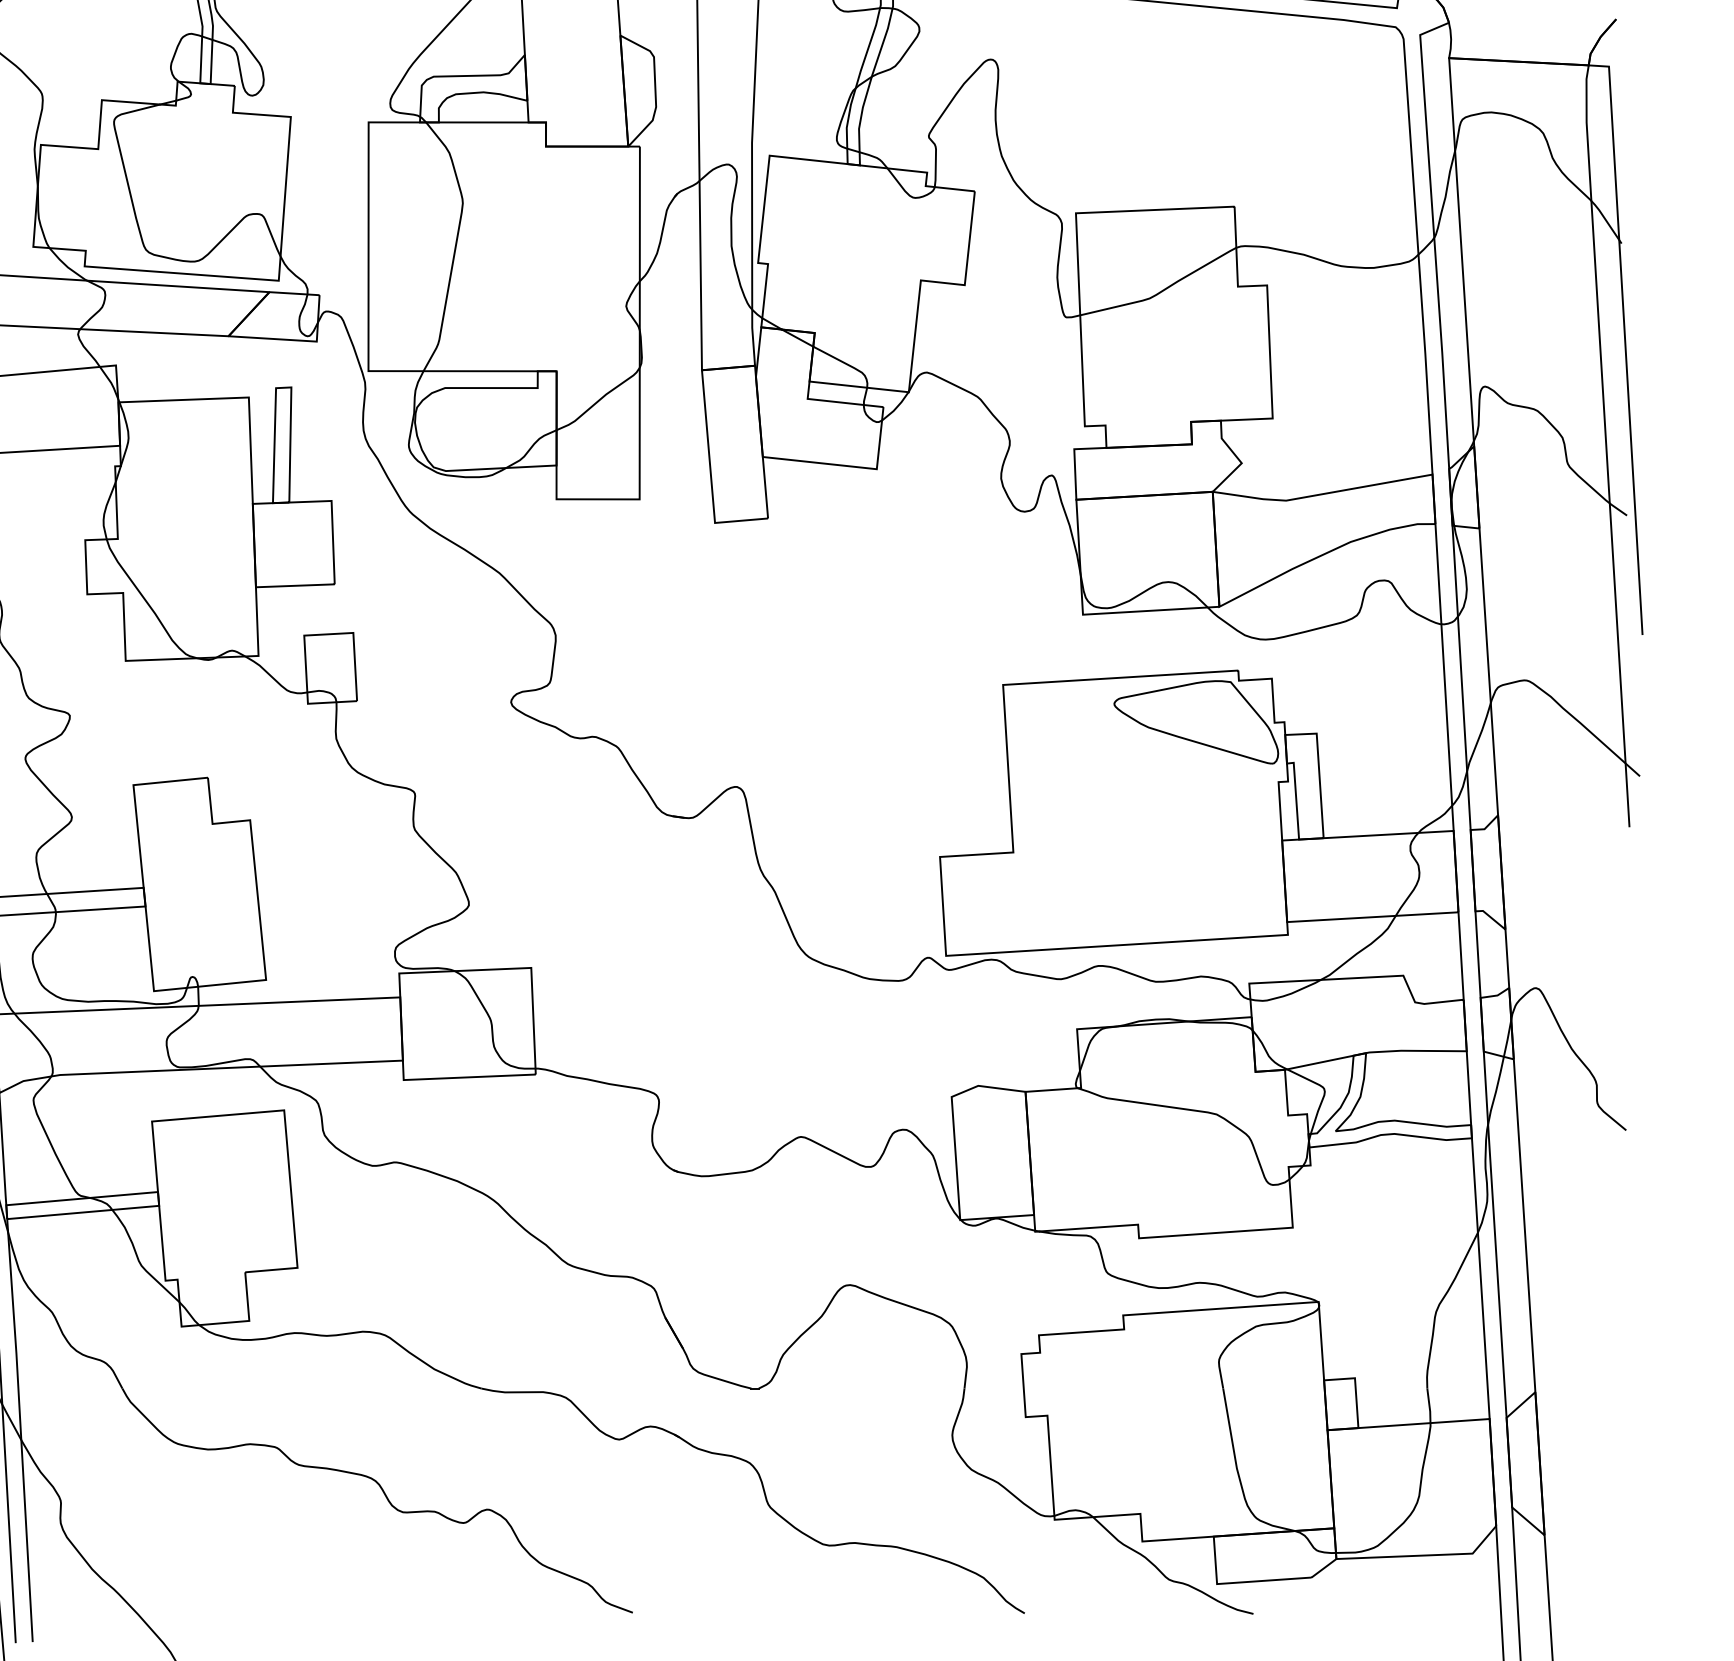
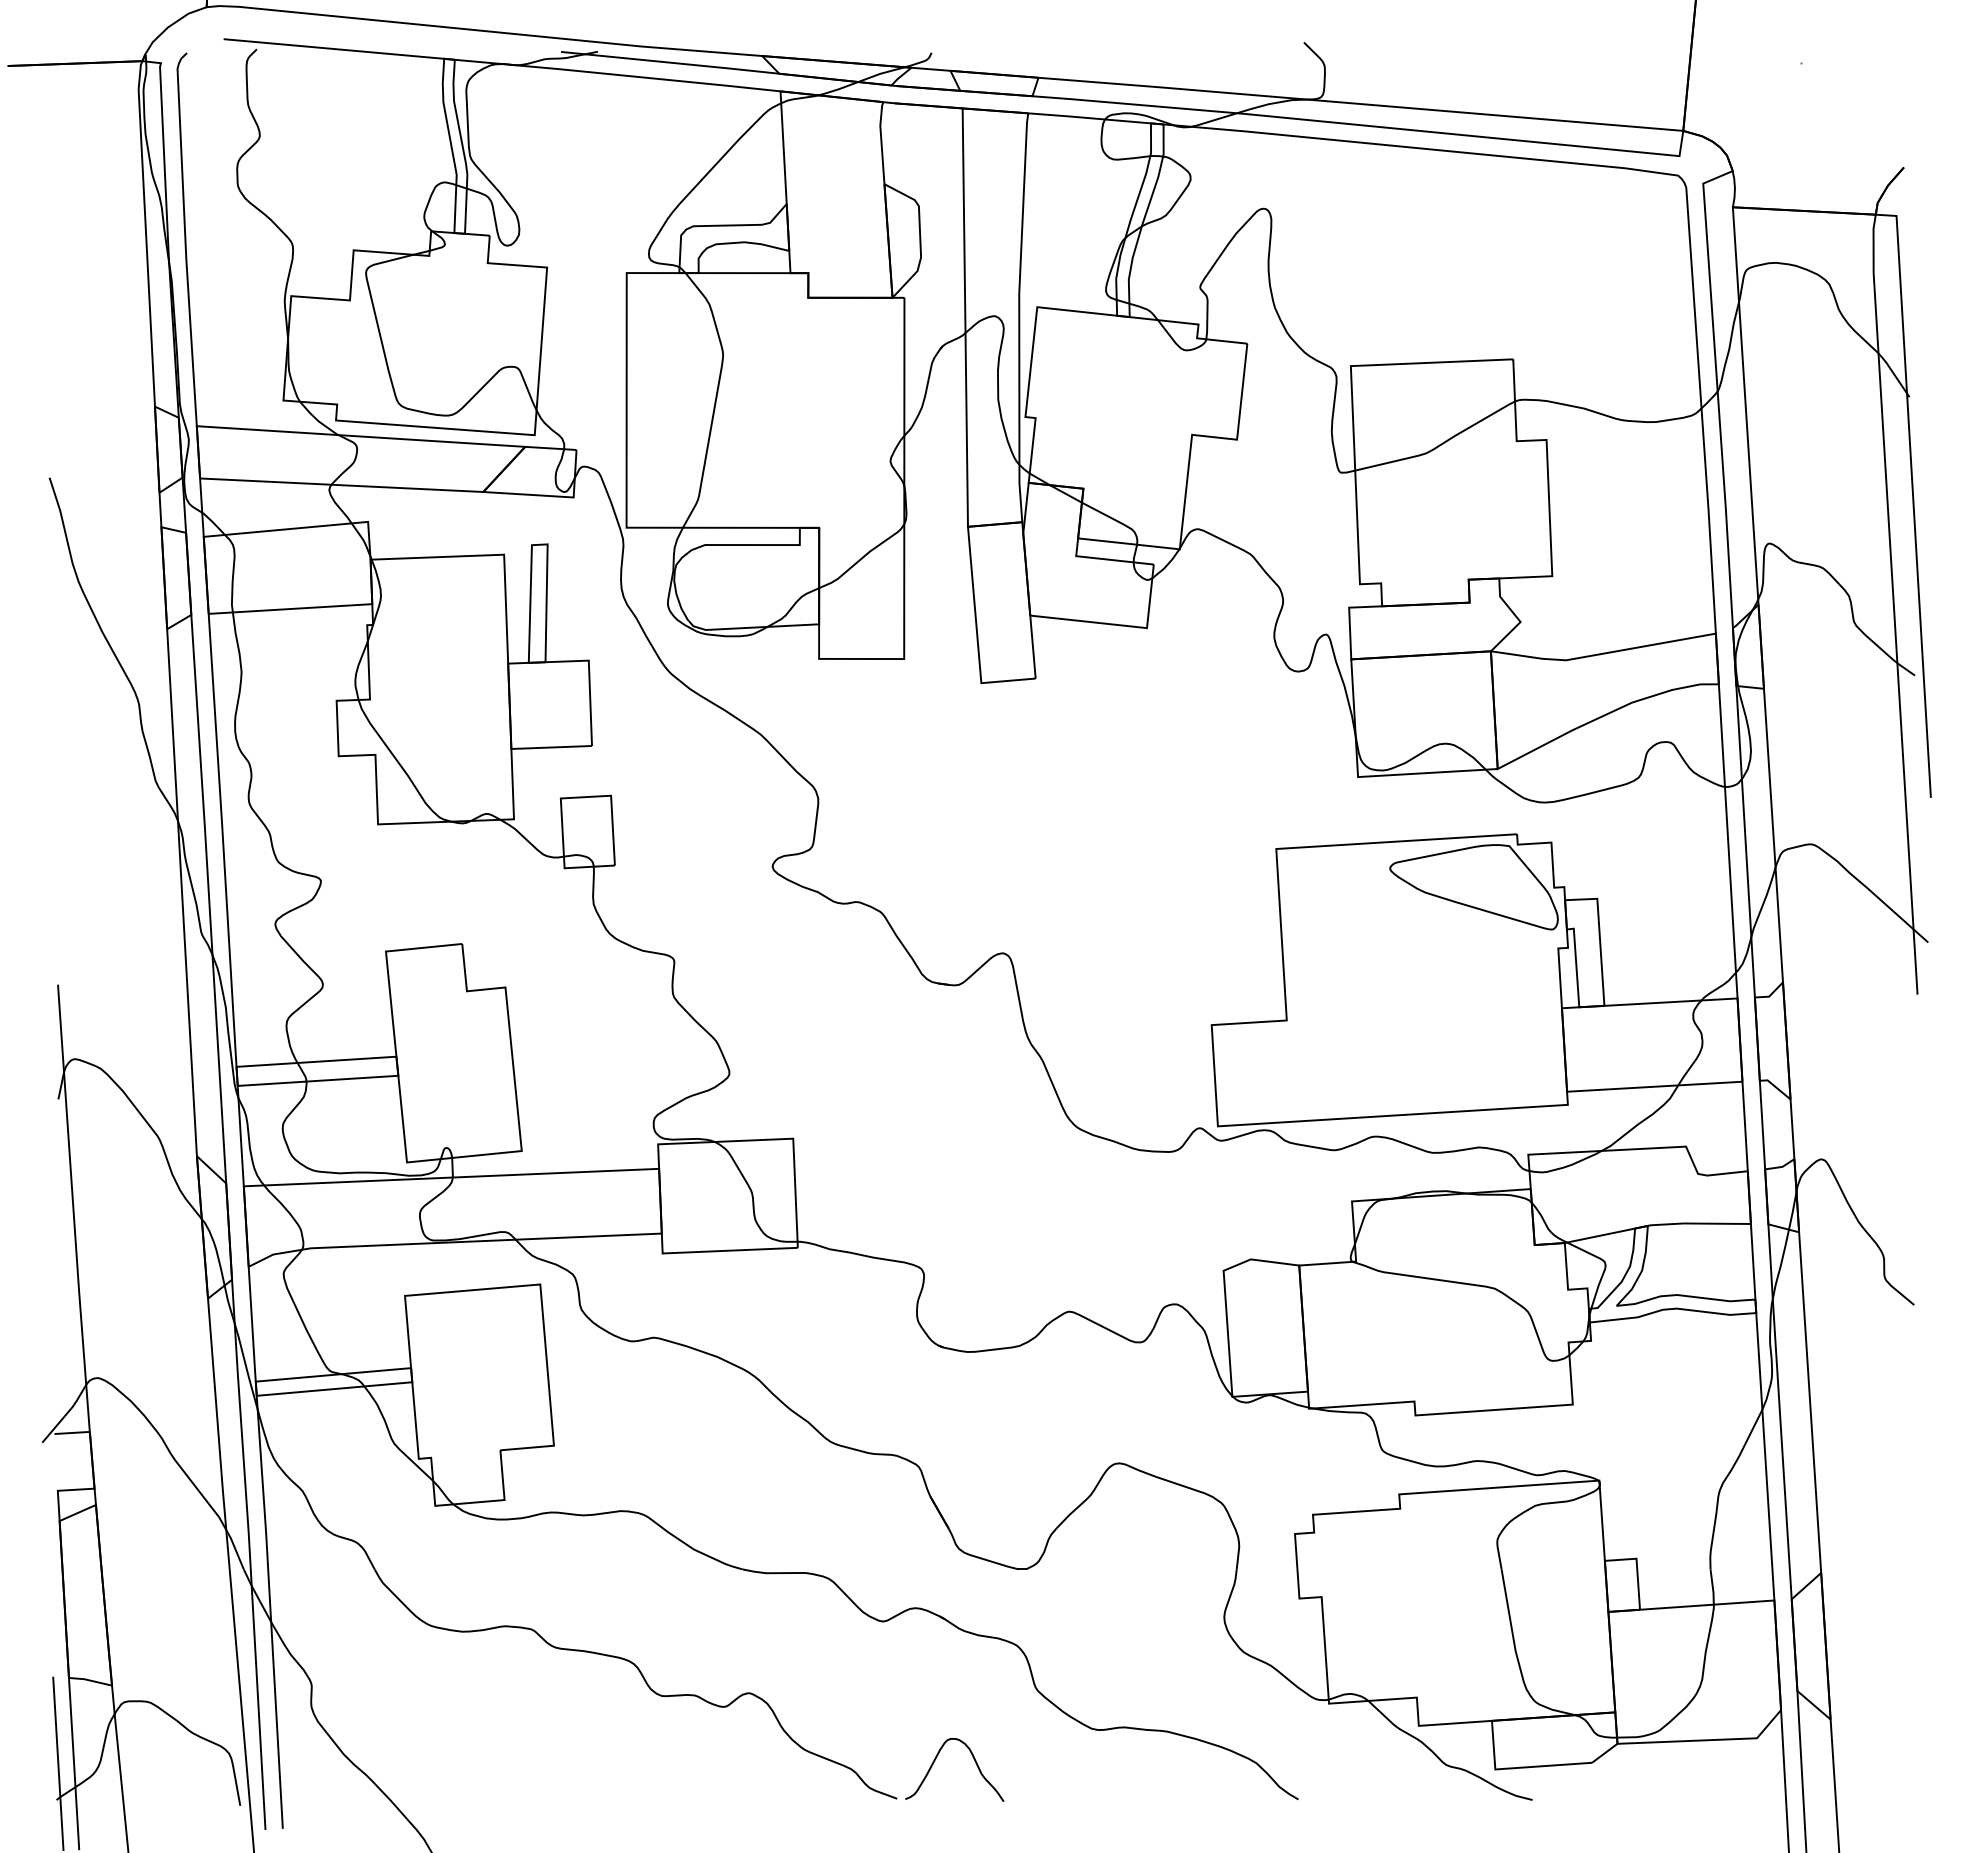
curve: (671, 1574) -> (936, 1759), added

